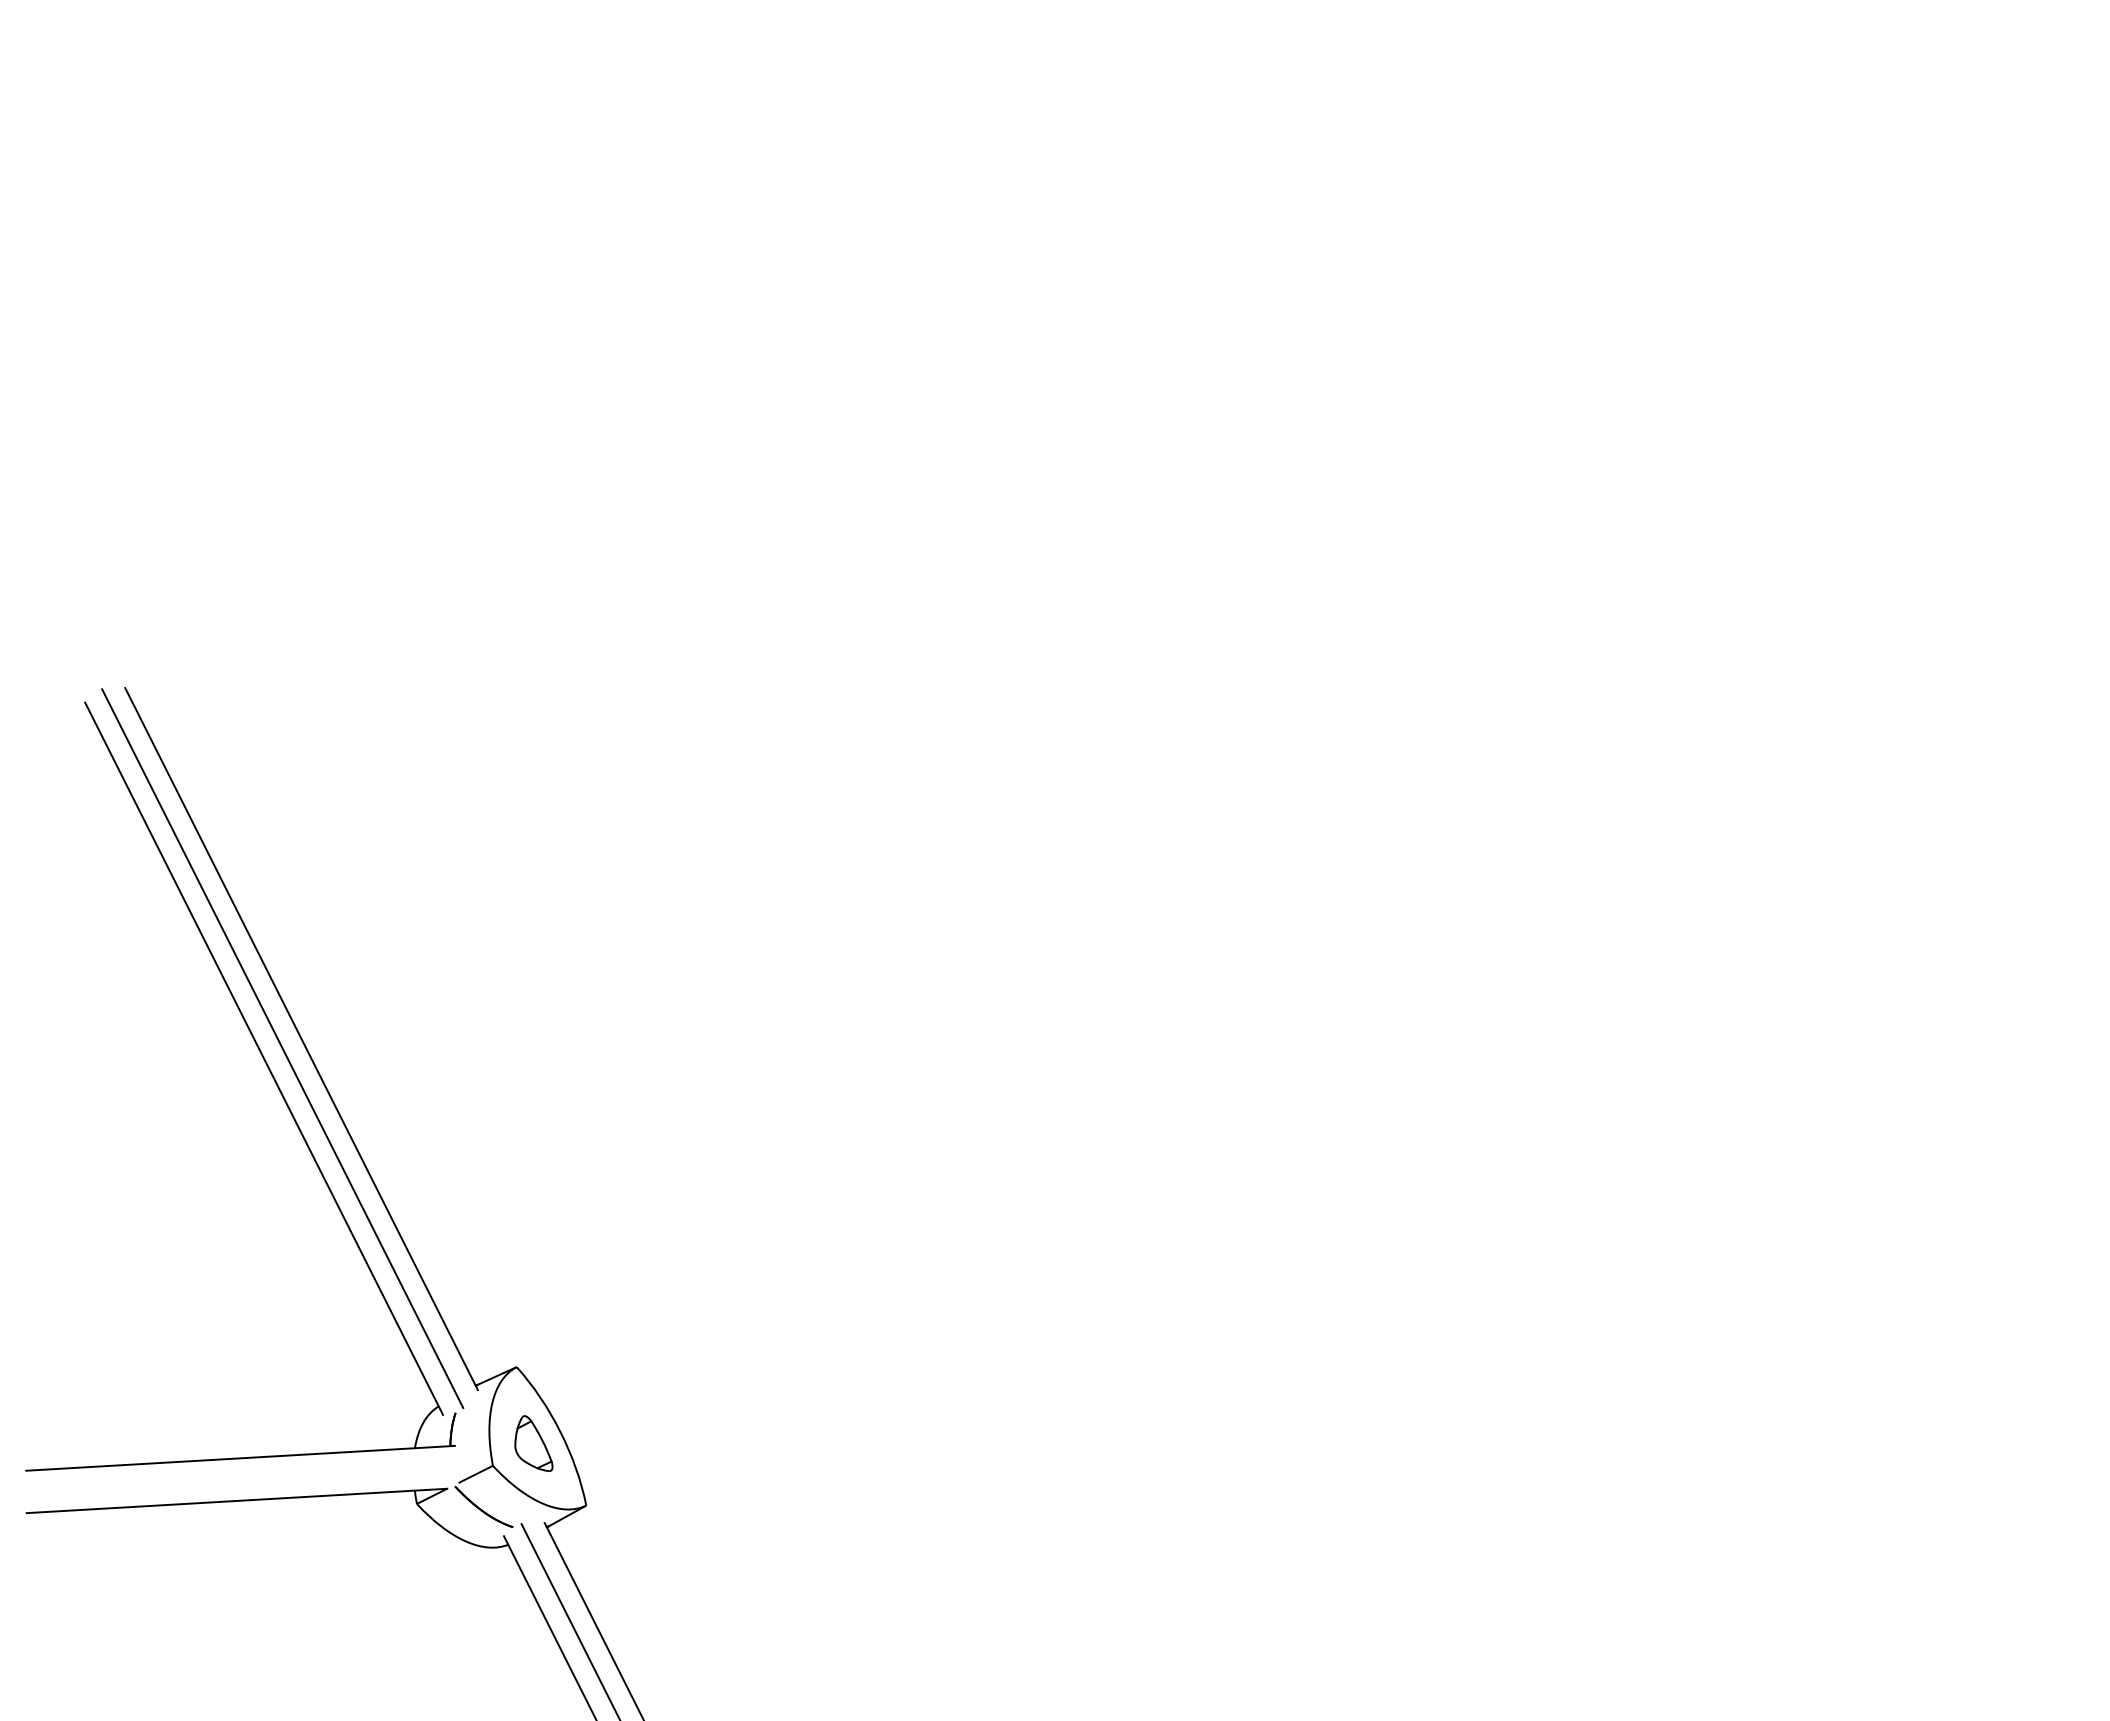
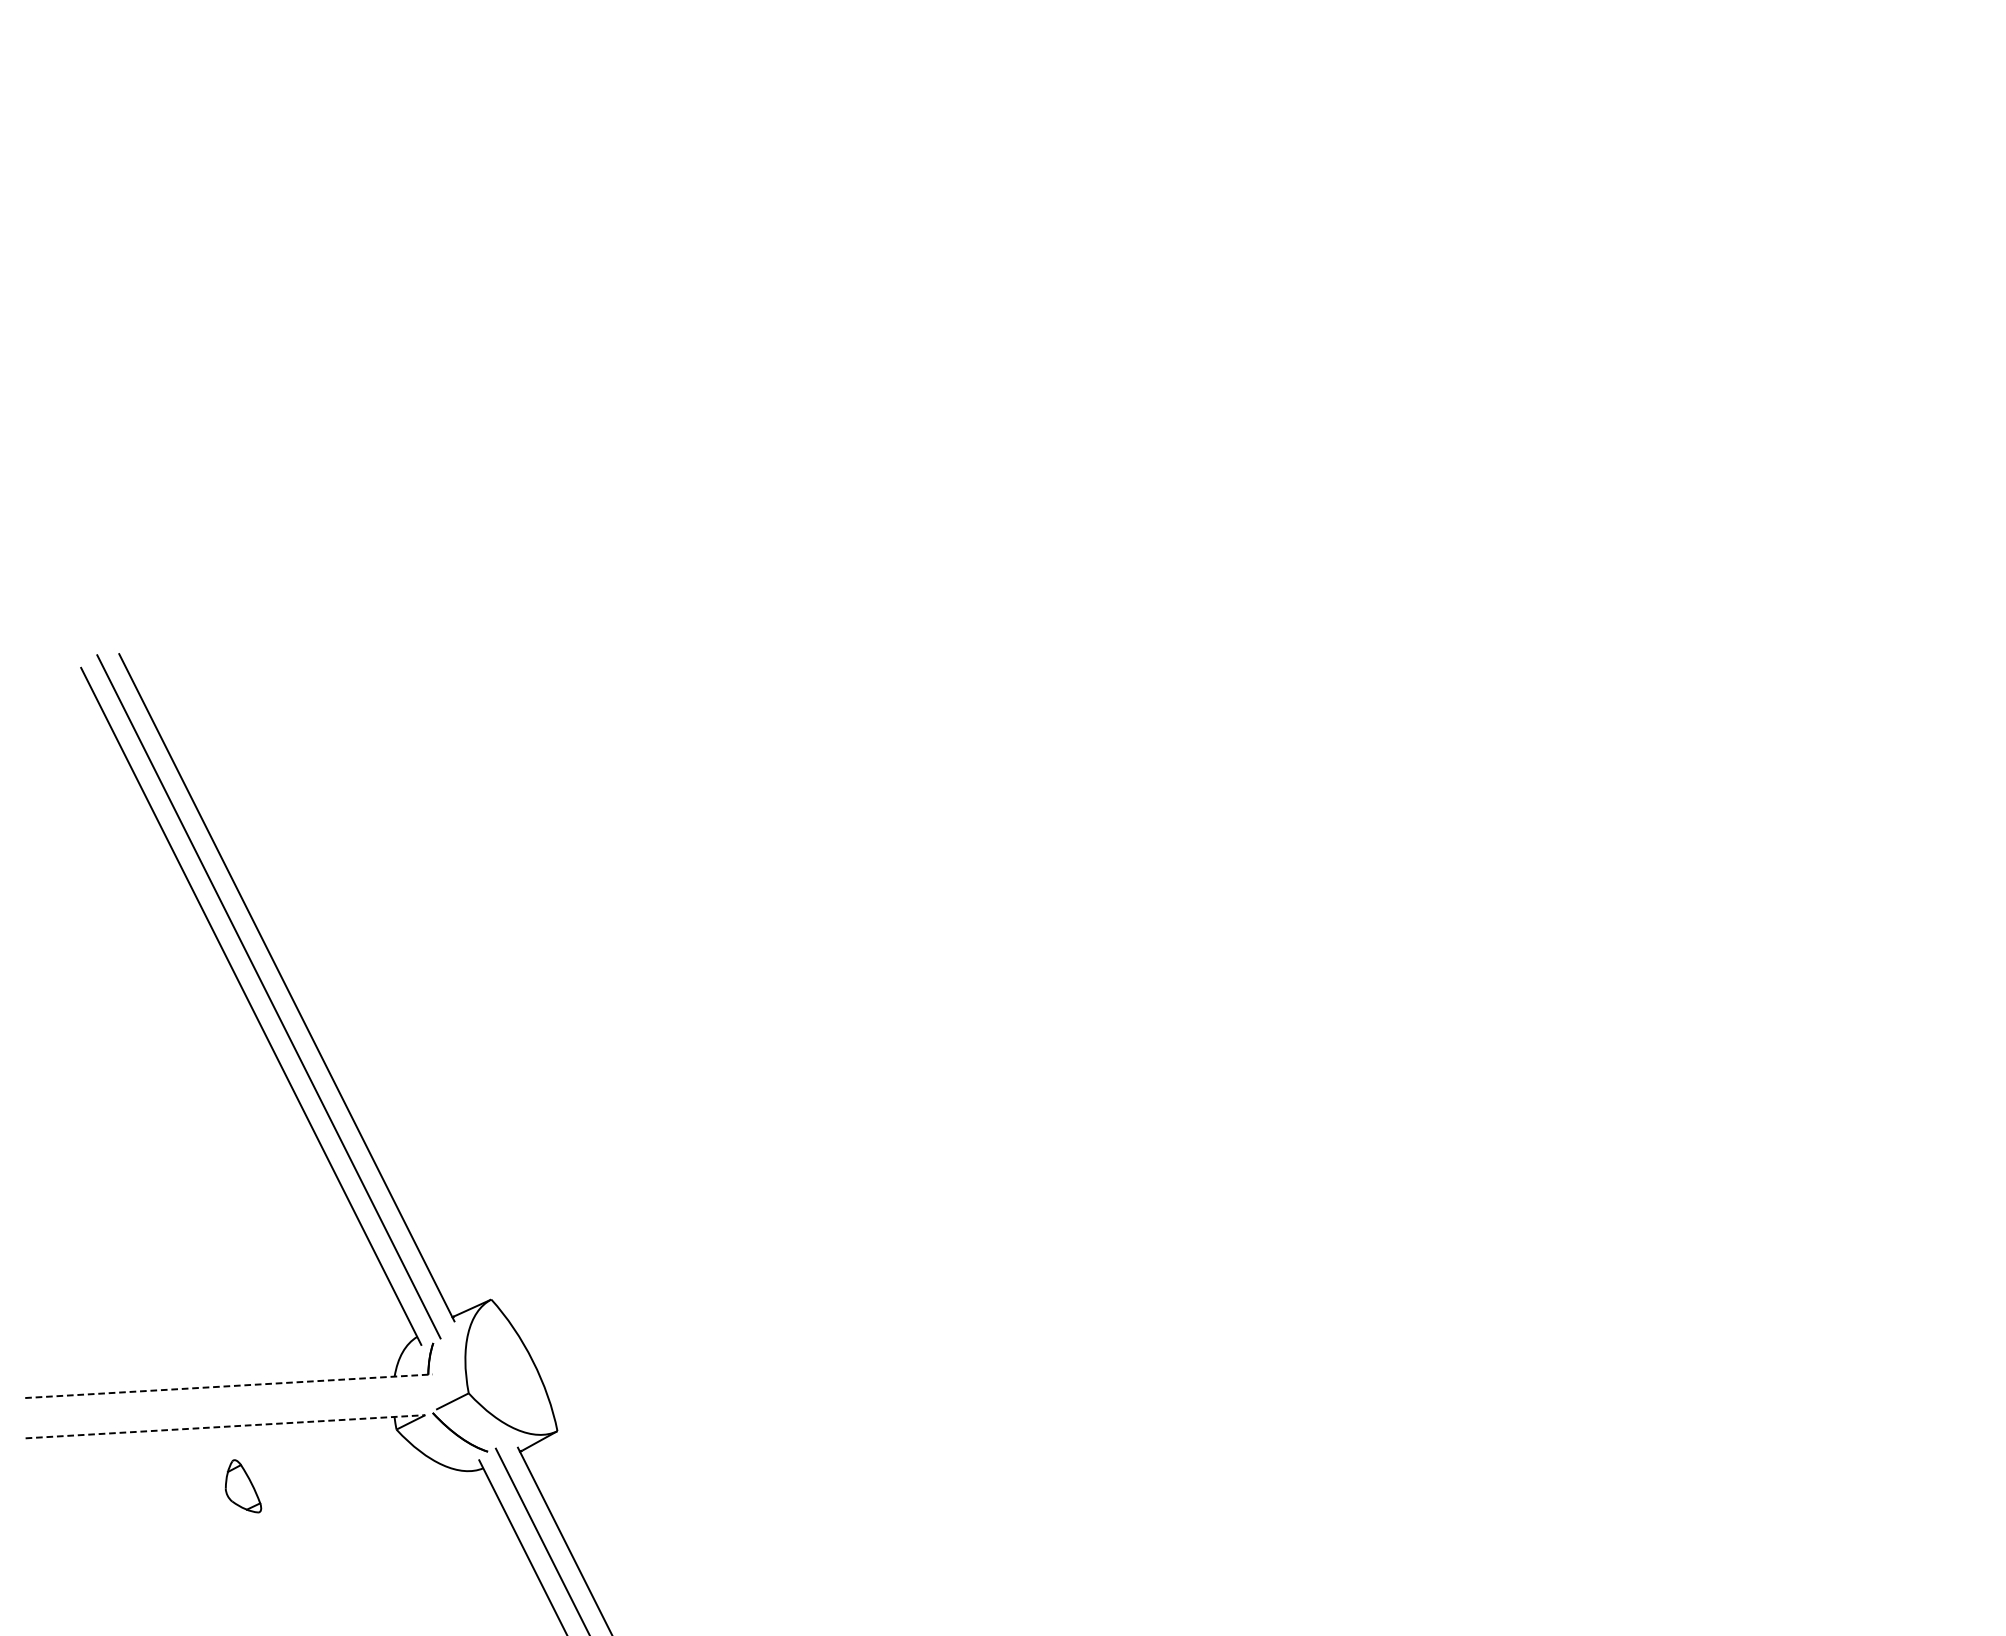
part: (533, 1443) -> (243, 1486), moved
line: (240, 1458) -> (228, 1386), solid -> dashed
line: (237, 1500) -> (225, 1426), solid -> dashed

